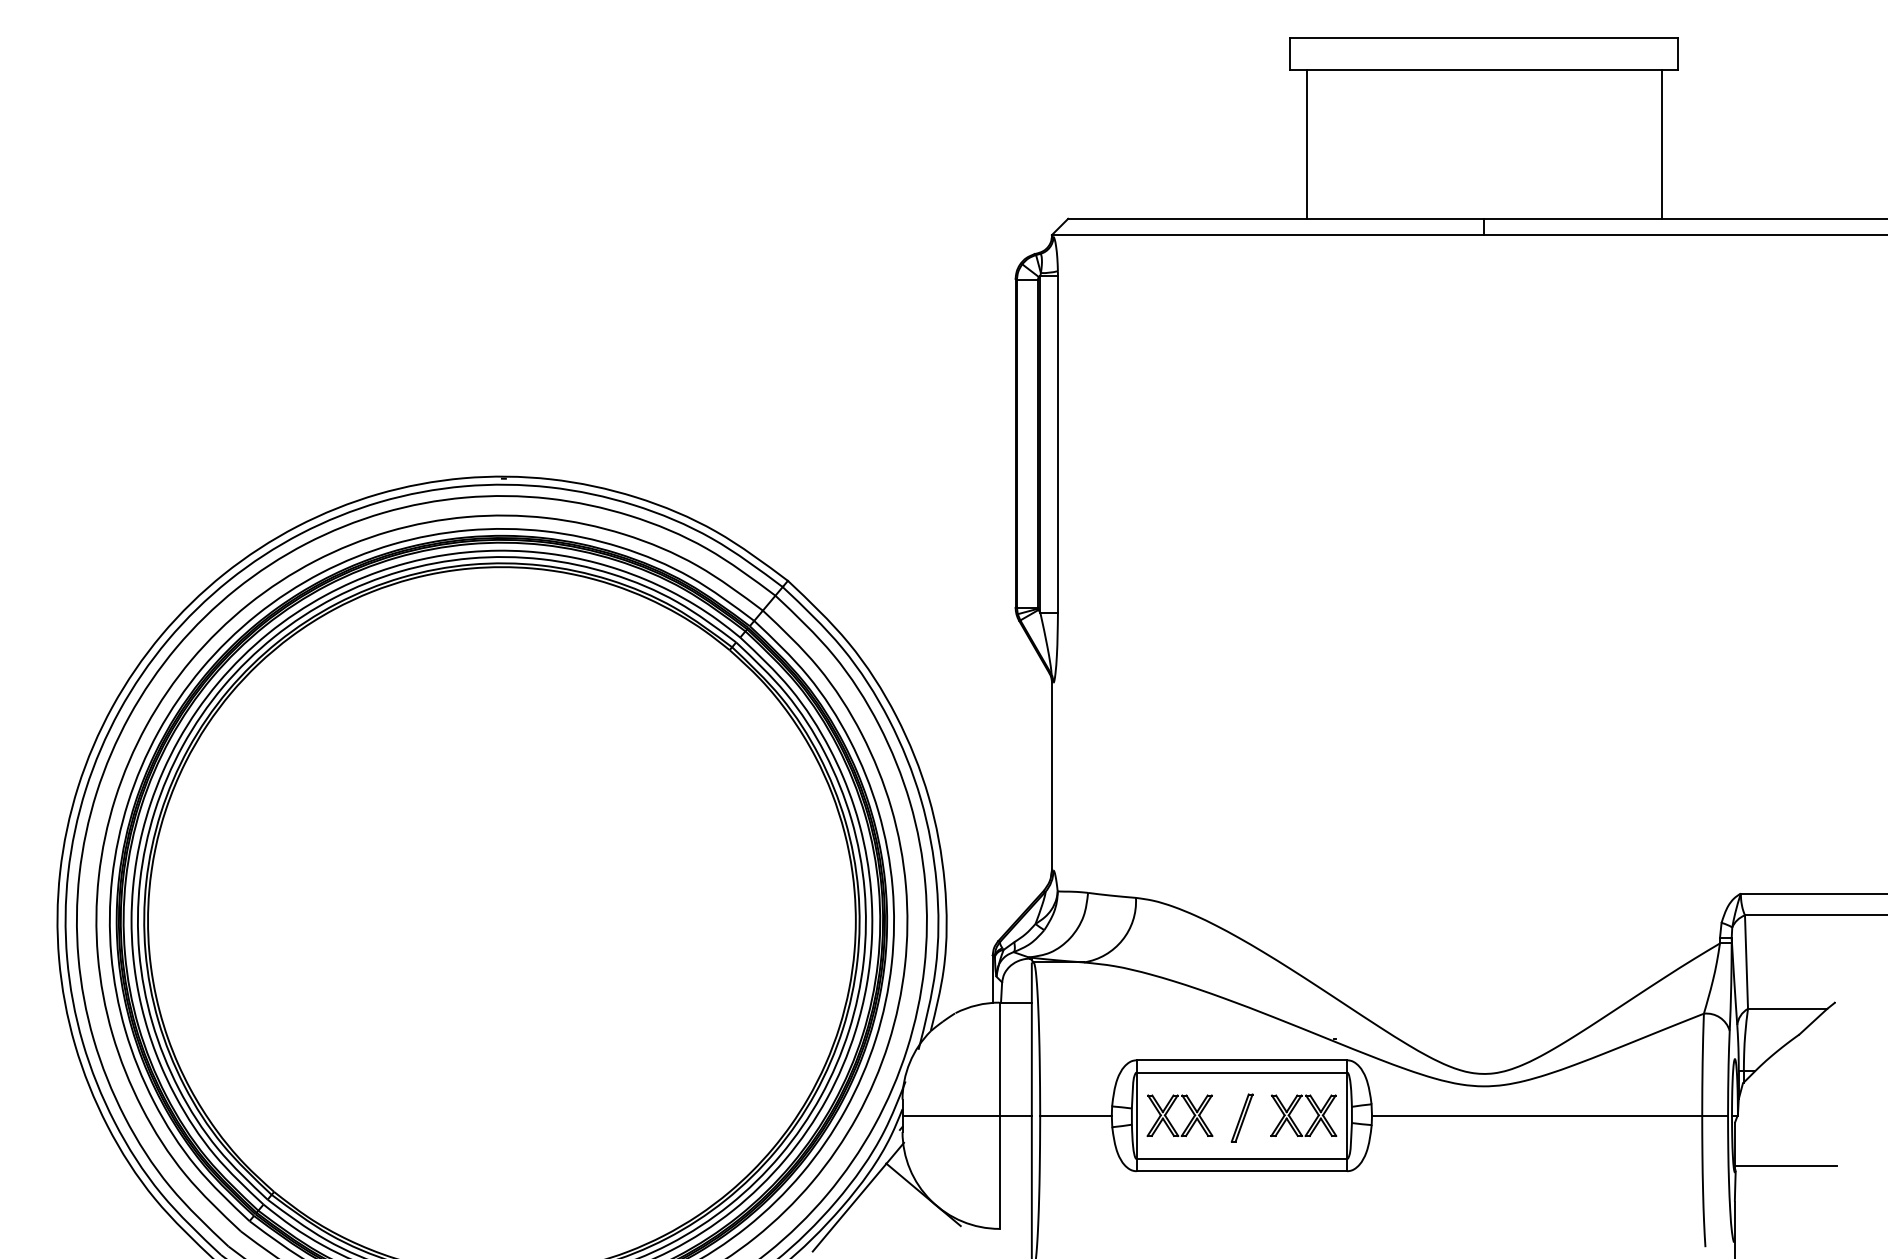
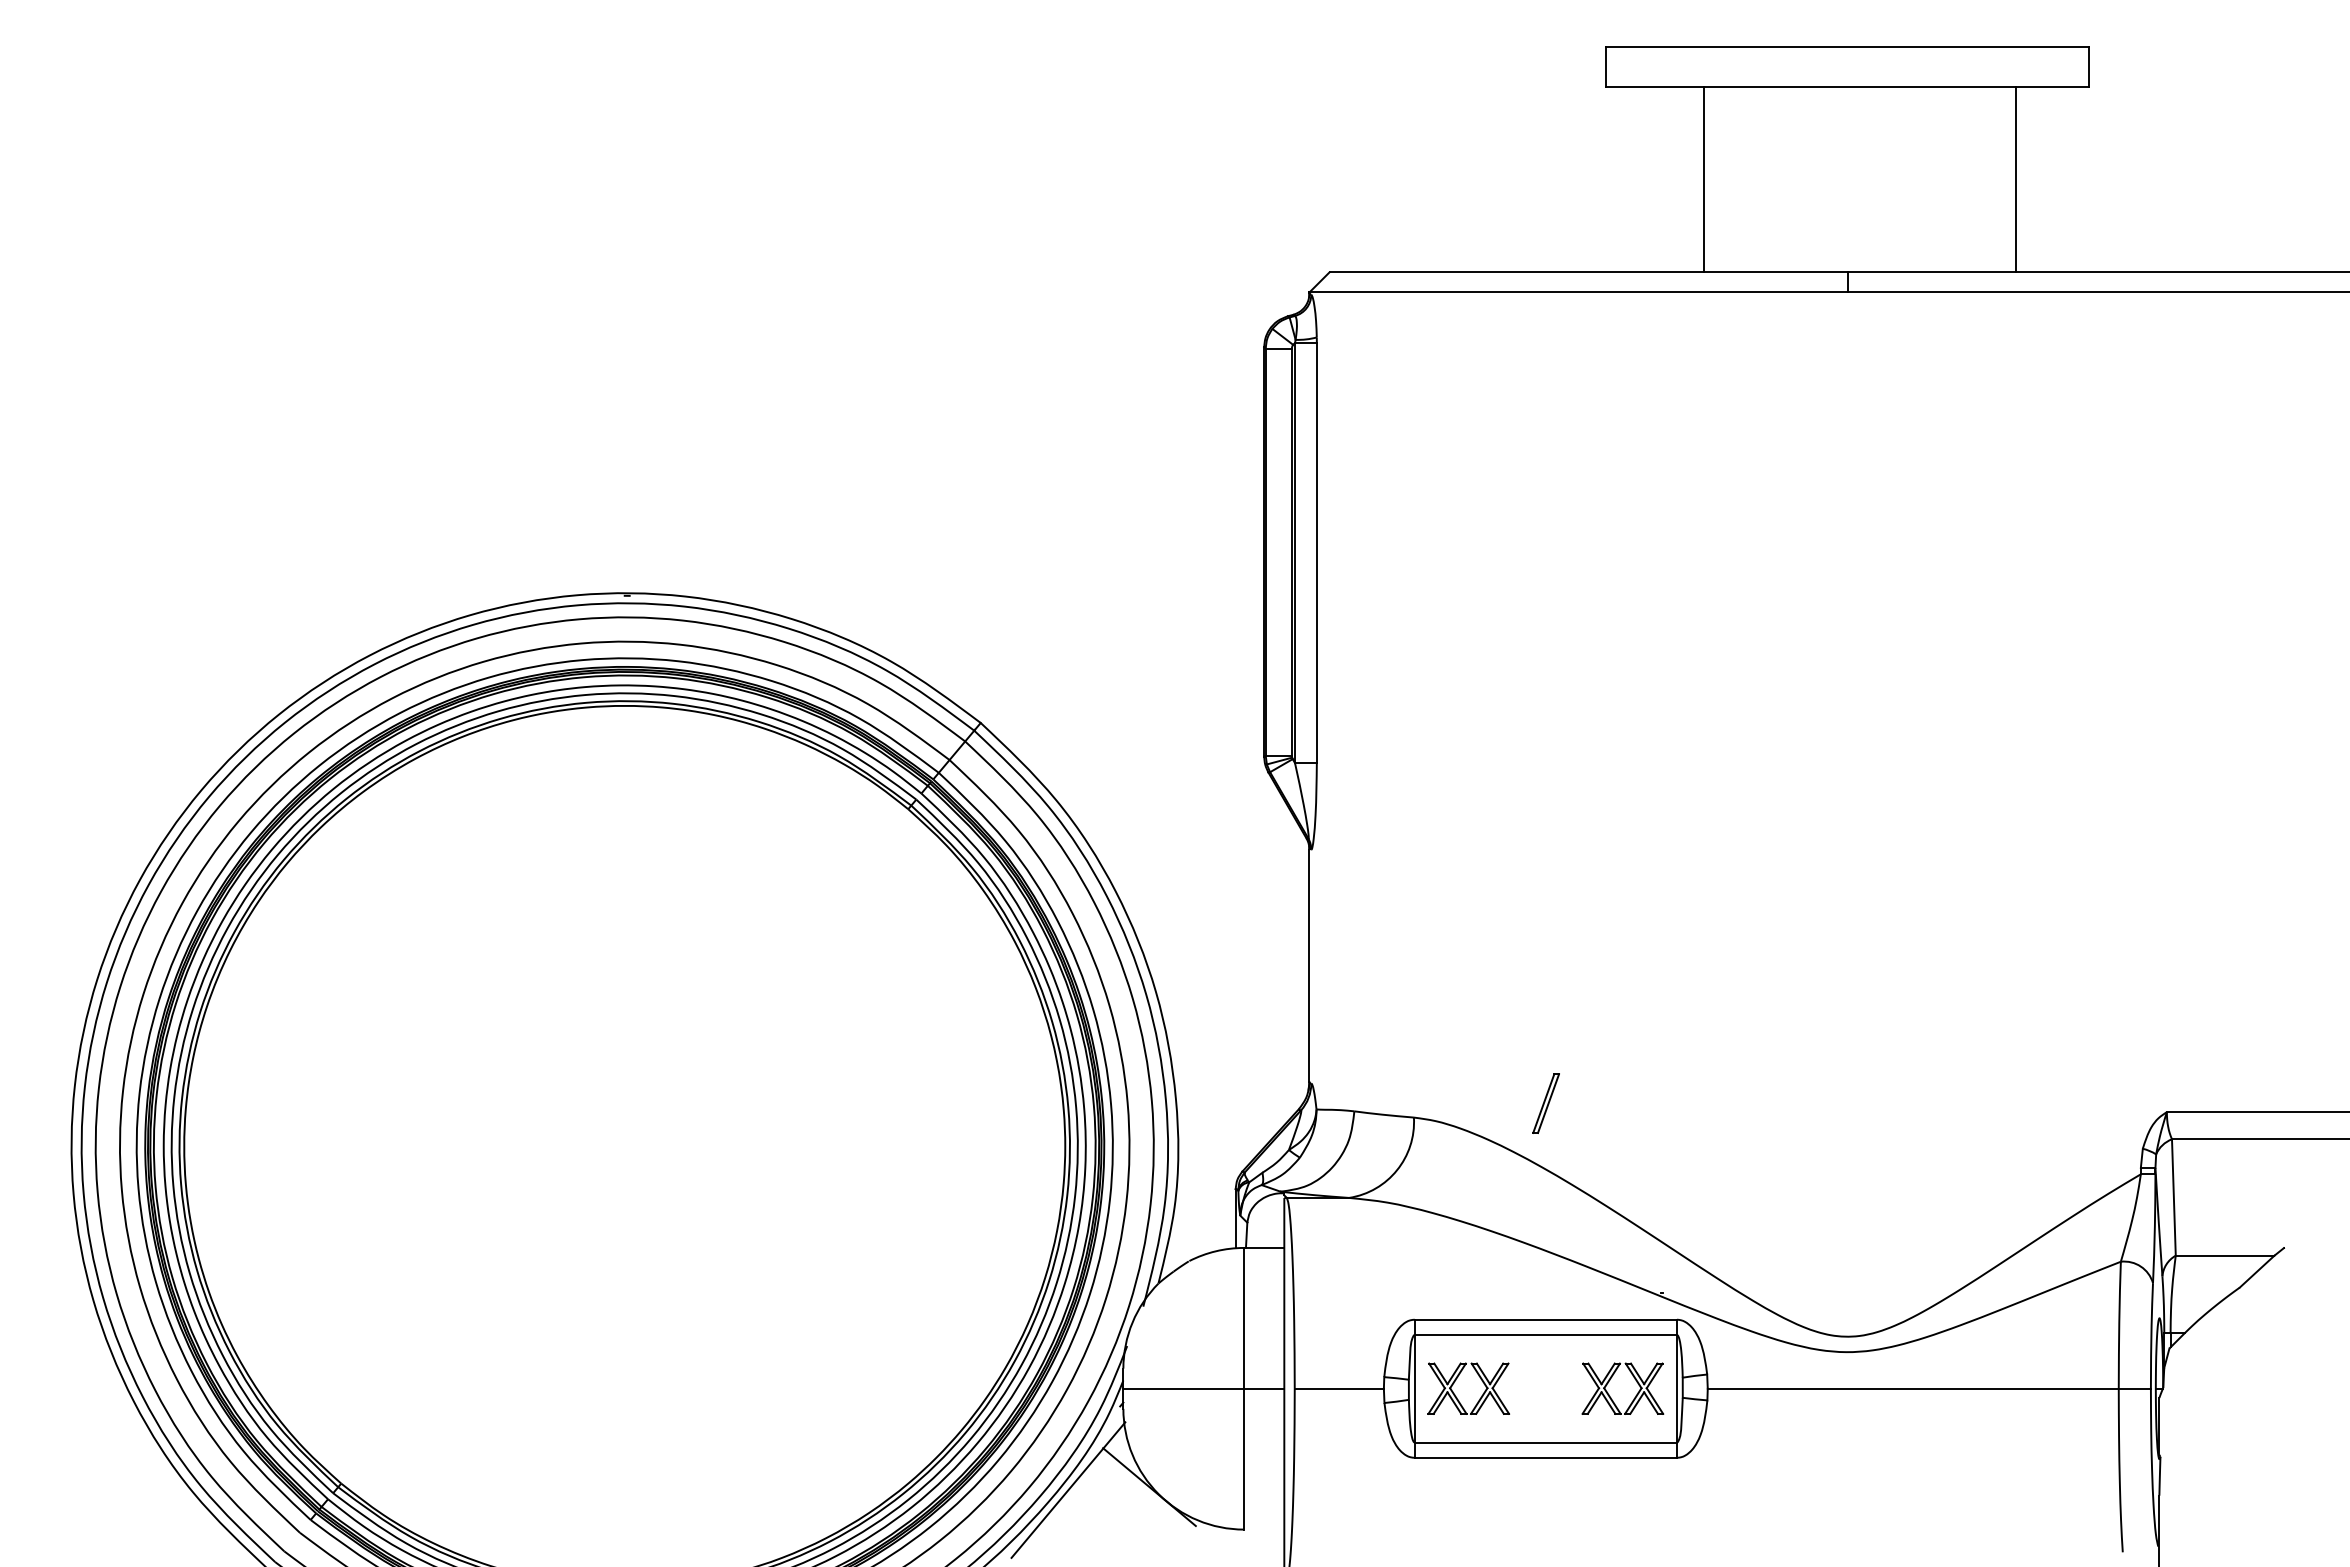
line: (1306, 144) -> (1704, 179), moved
line: (1661, 144) -> (2015, 179), moved
part: (1241, 1117) -> (1545, 1103), moved
line: (1786, 1166) -> (2223, 1451), removed

